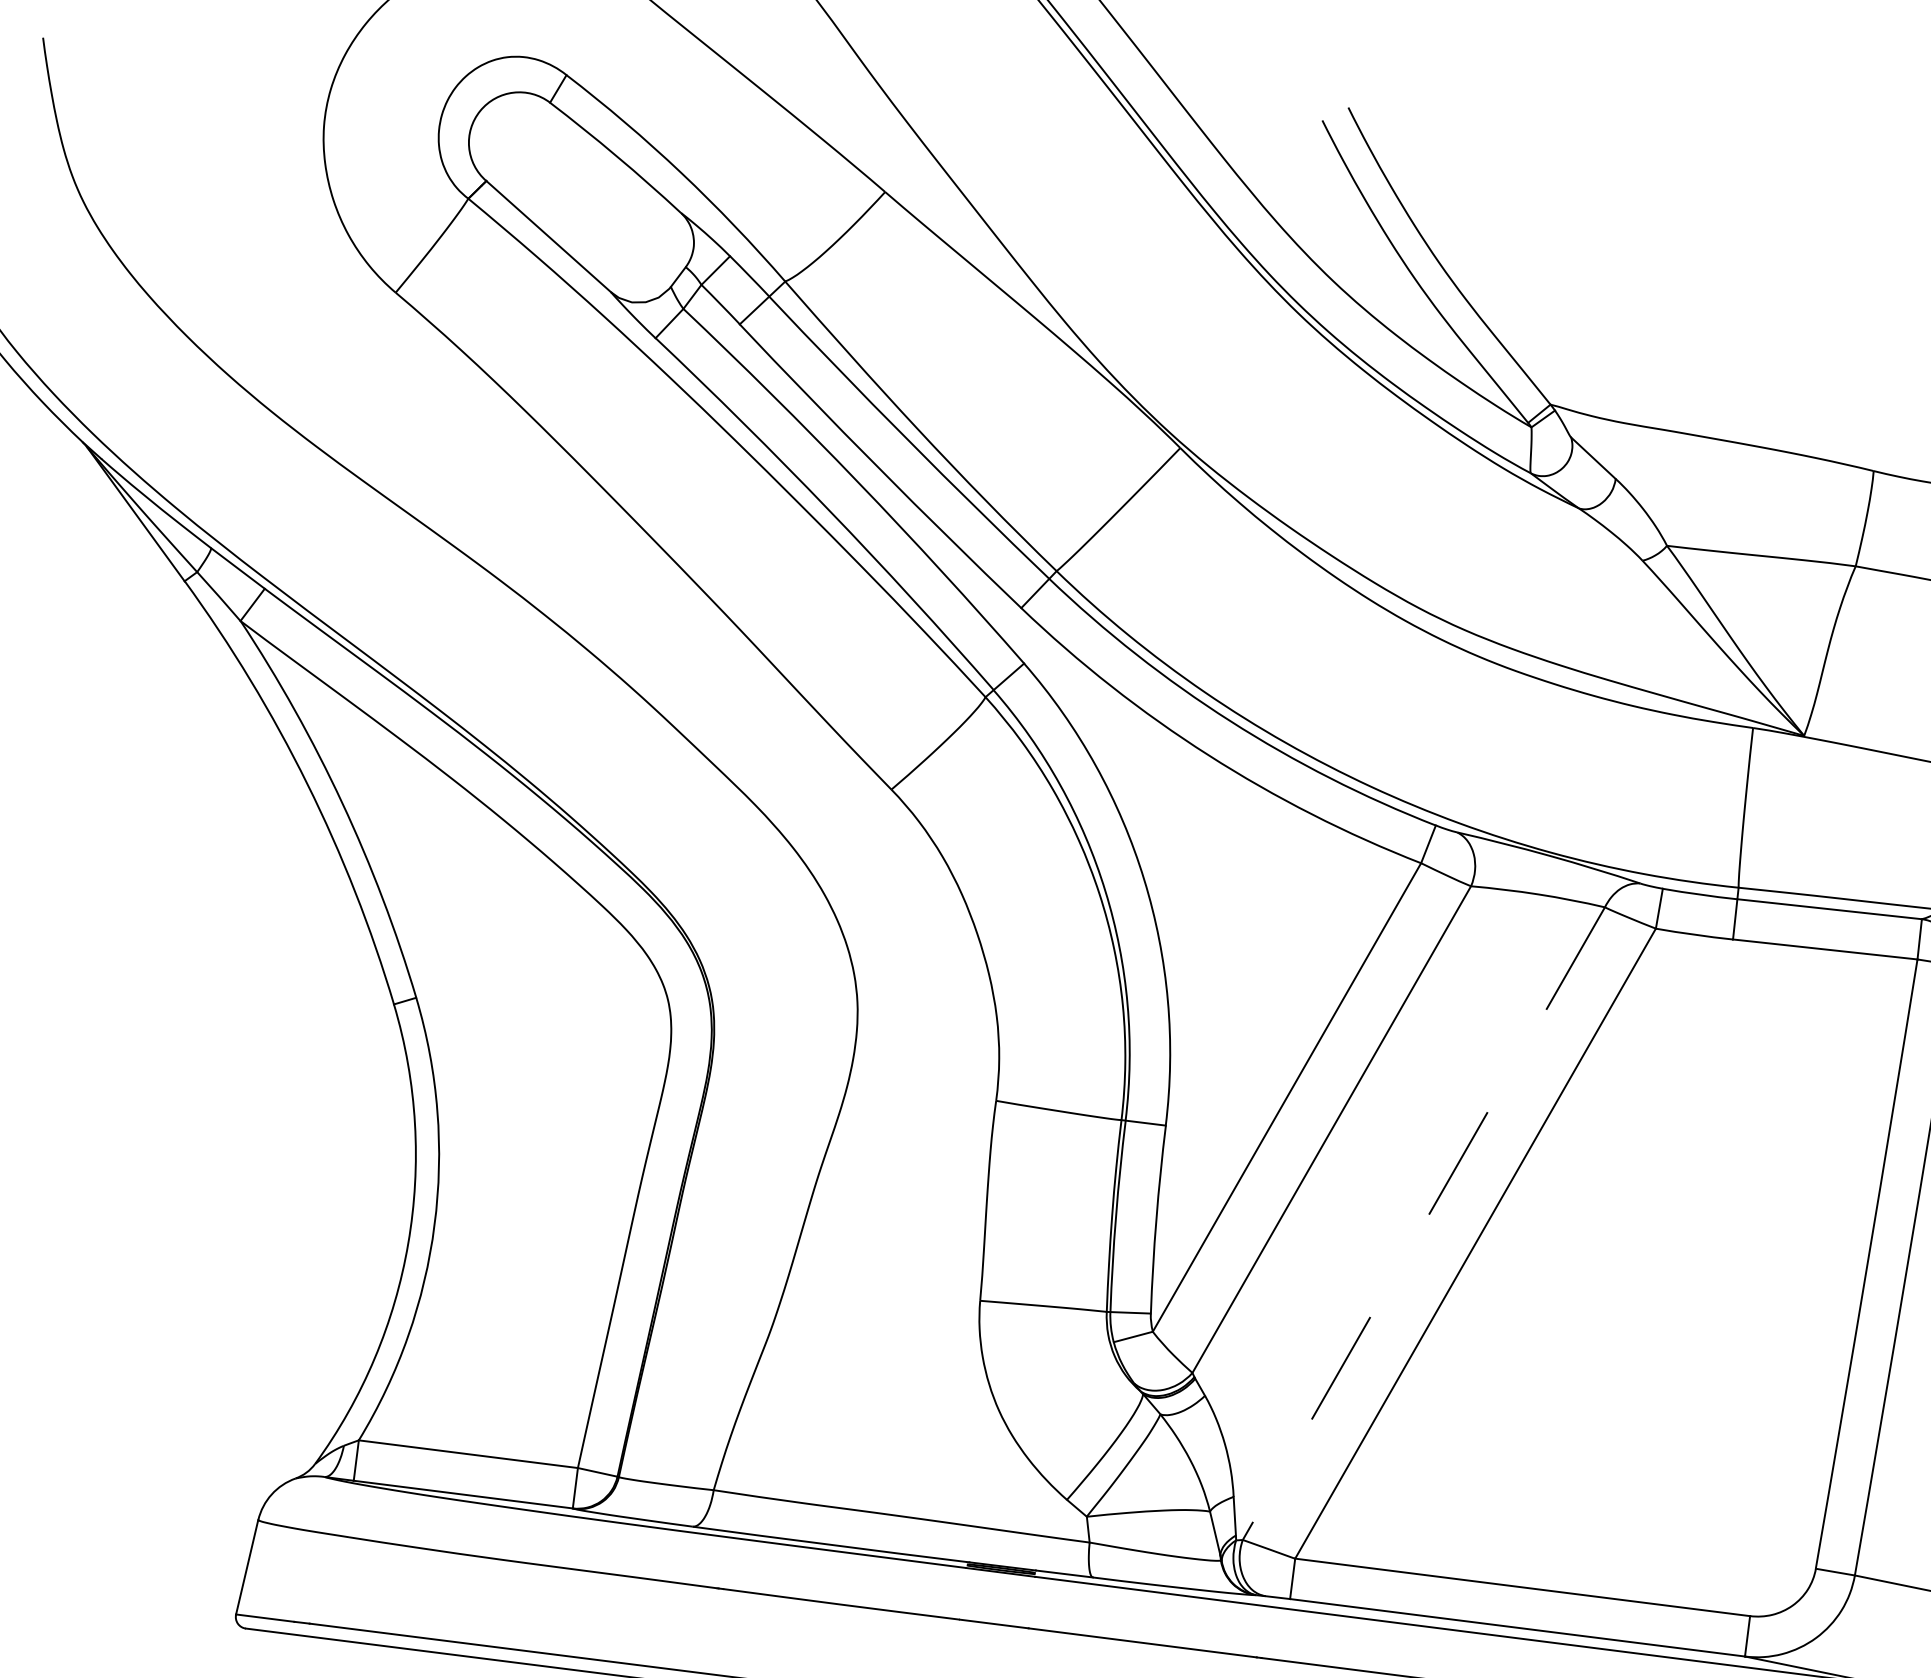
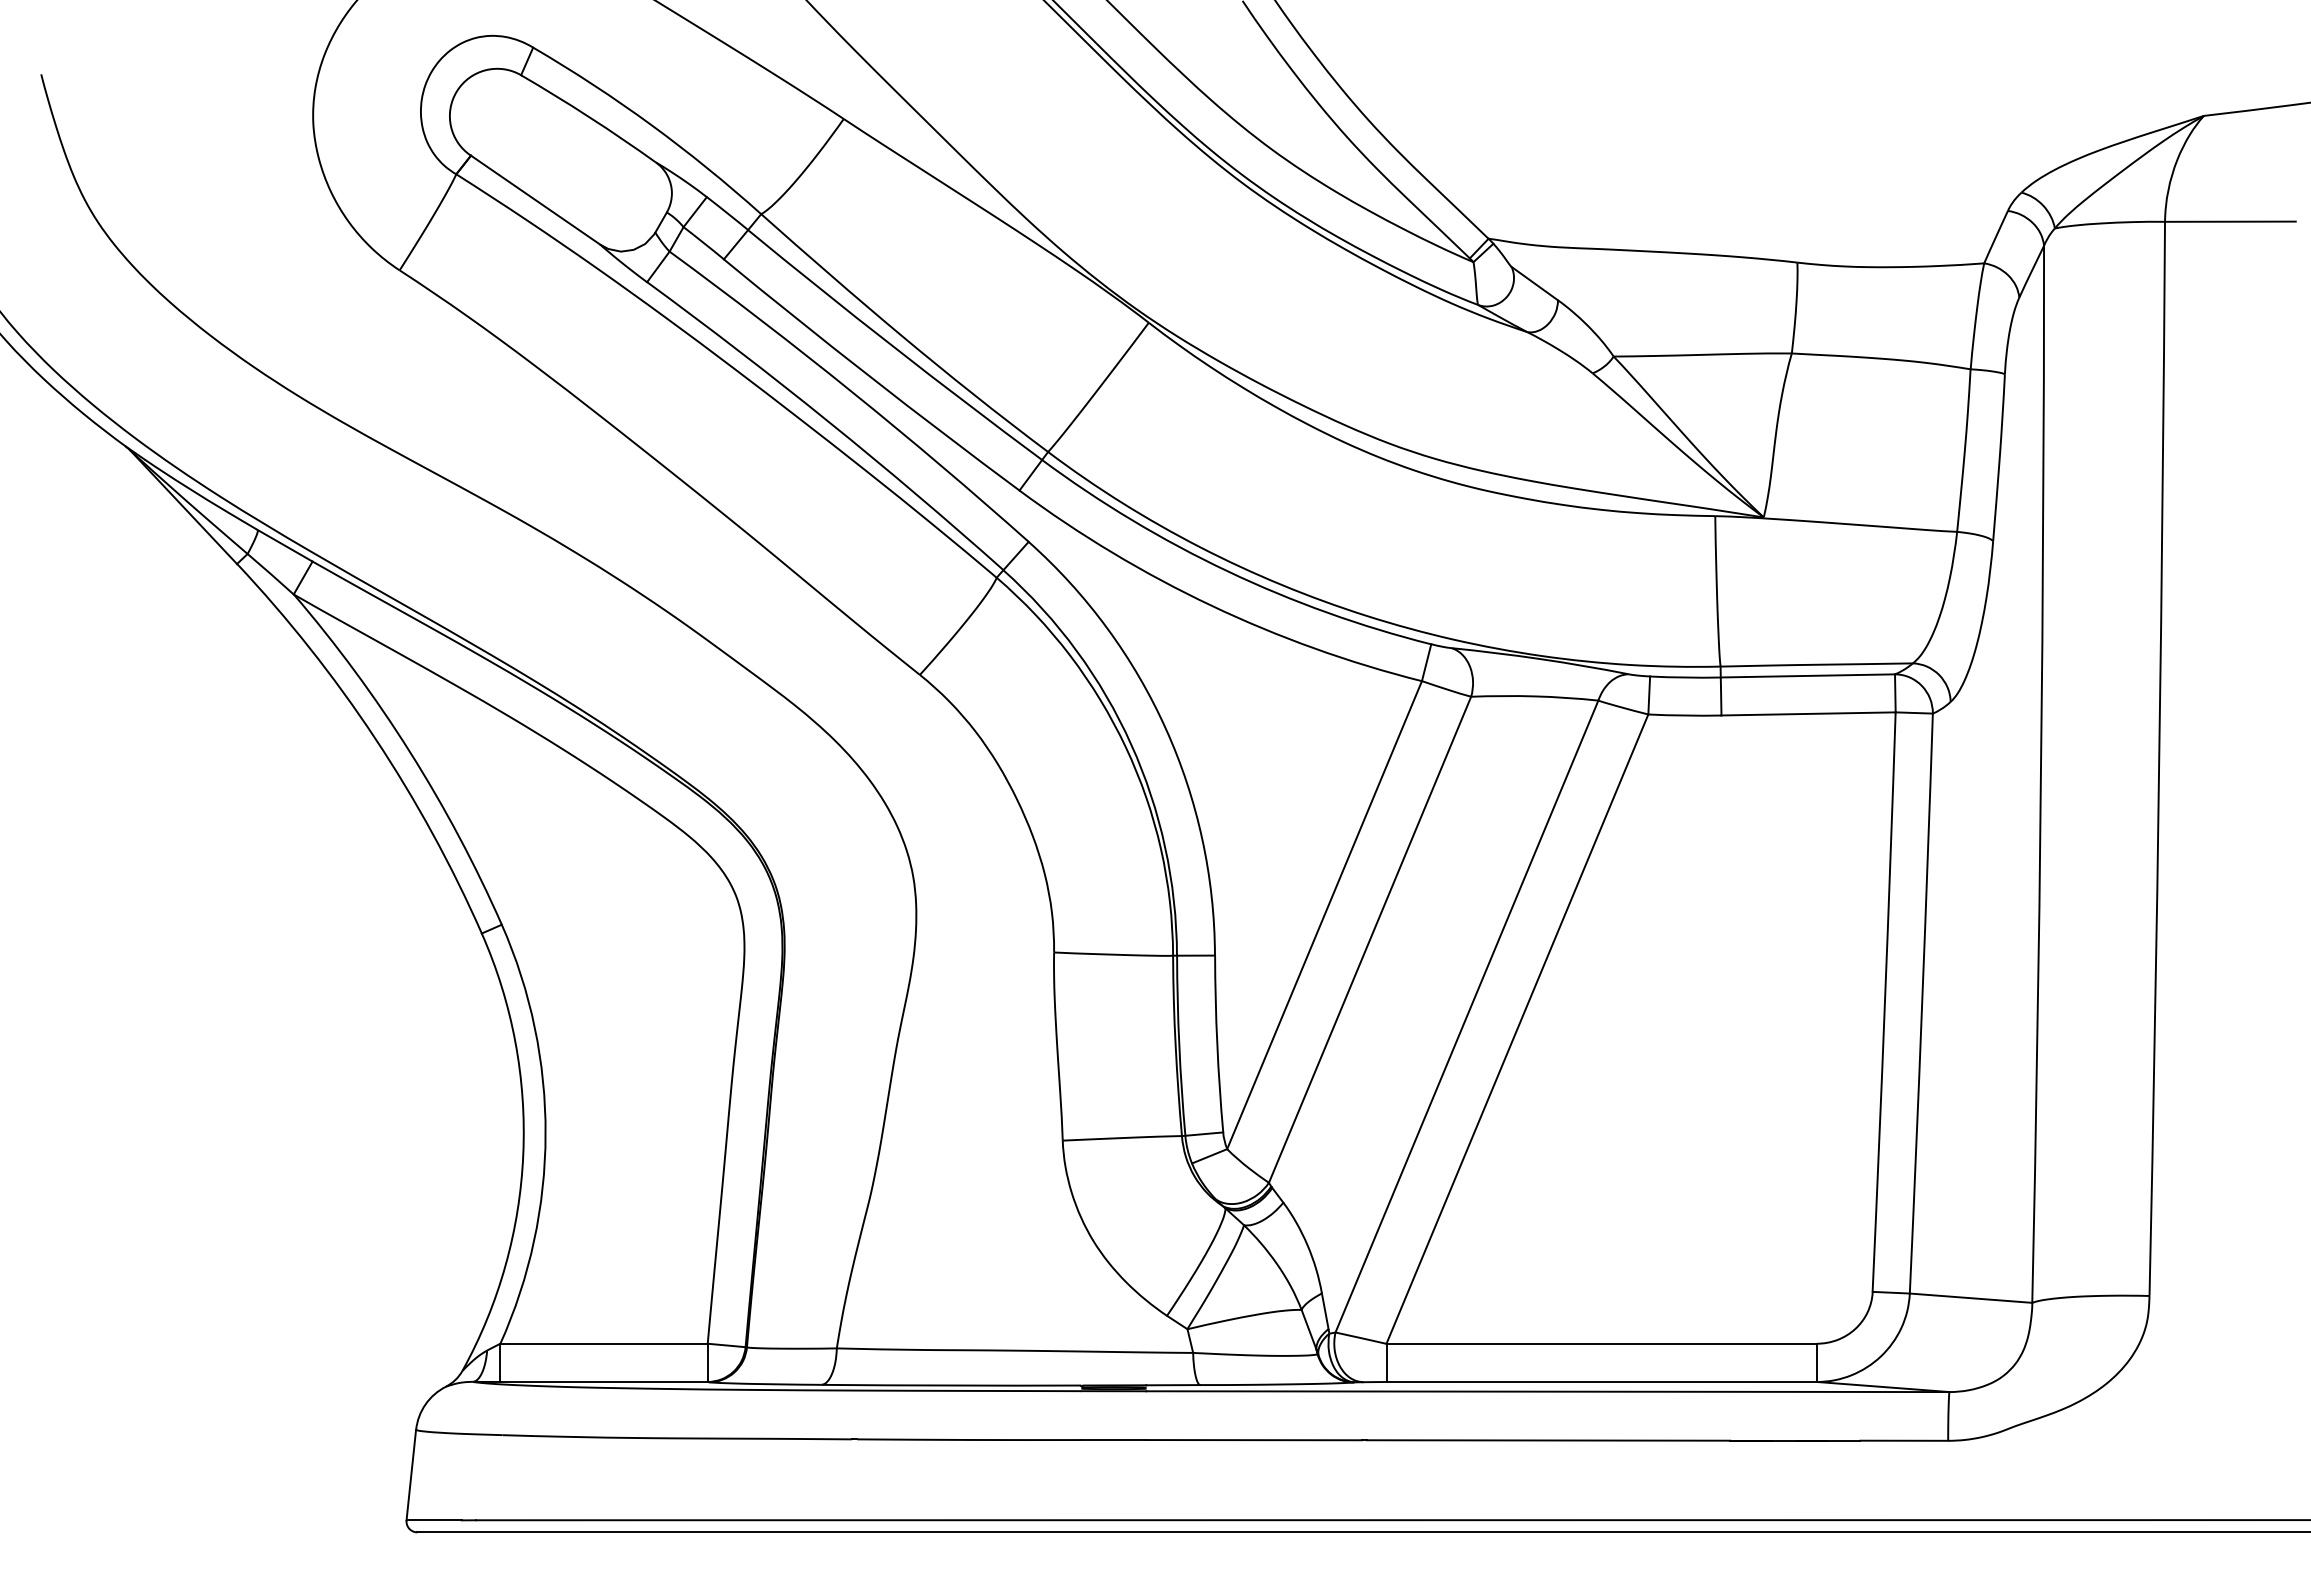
line: (1423, 1224) -> (1466, 1017), dashed -> solid

